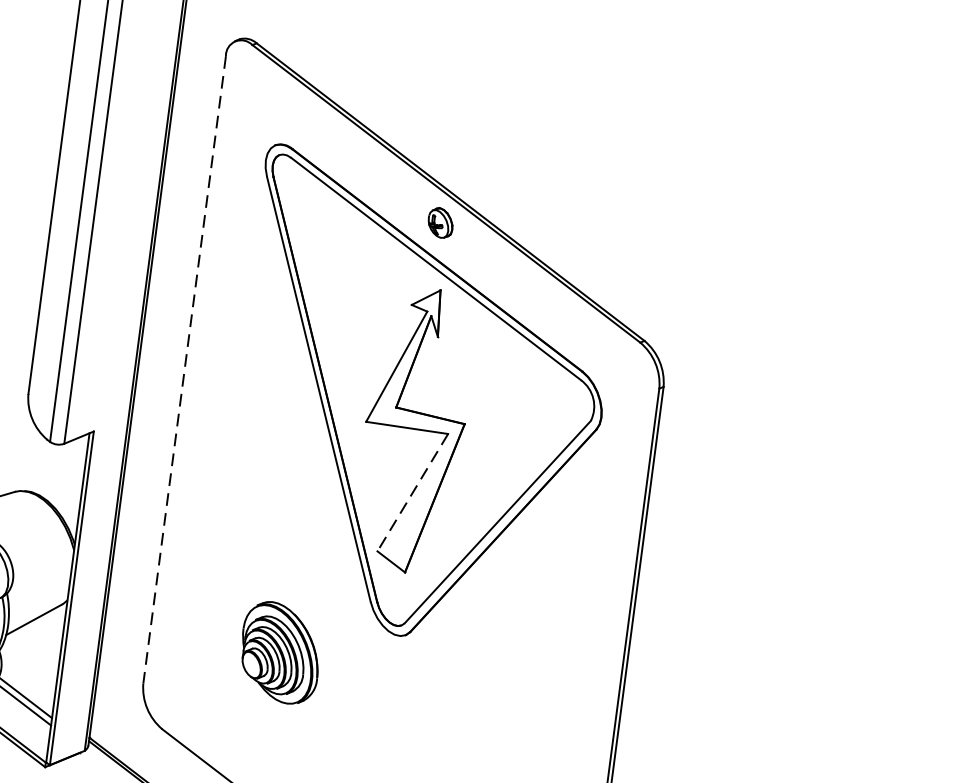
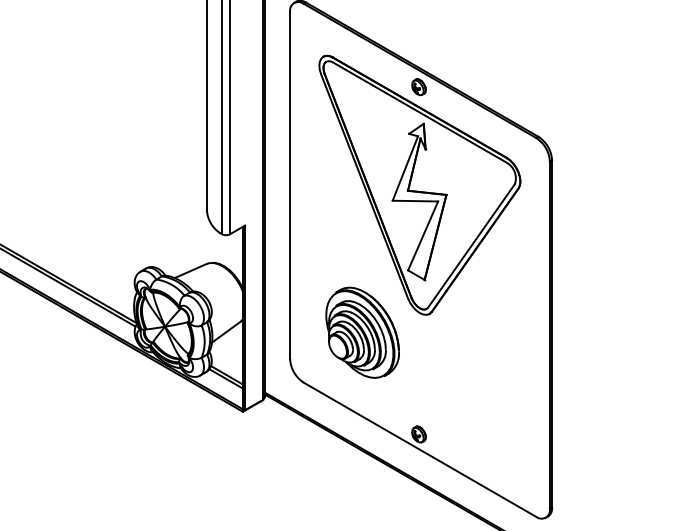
line: (185, 370) -> (290, 185), dashed -> solid
line: (413, 491) -> (423, 235), dashed -> solid
part: (280, 652) -> (362, 332), size x1.67

